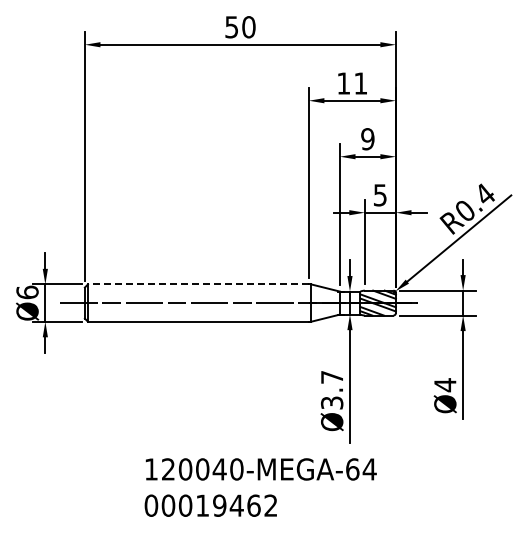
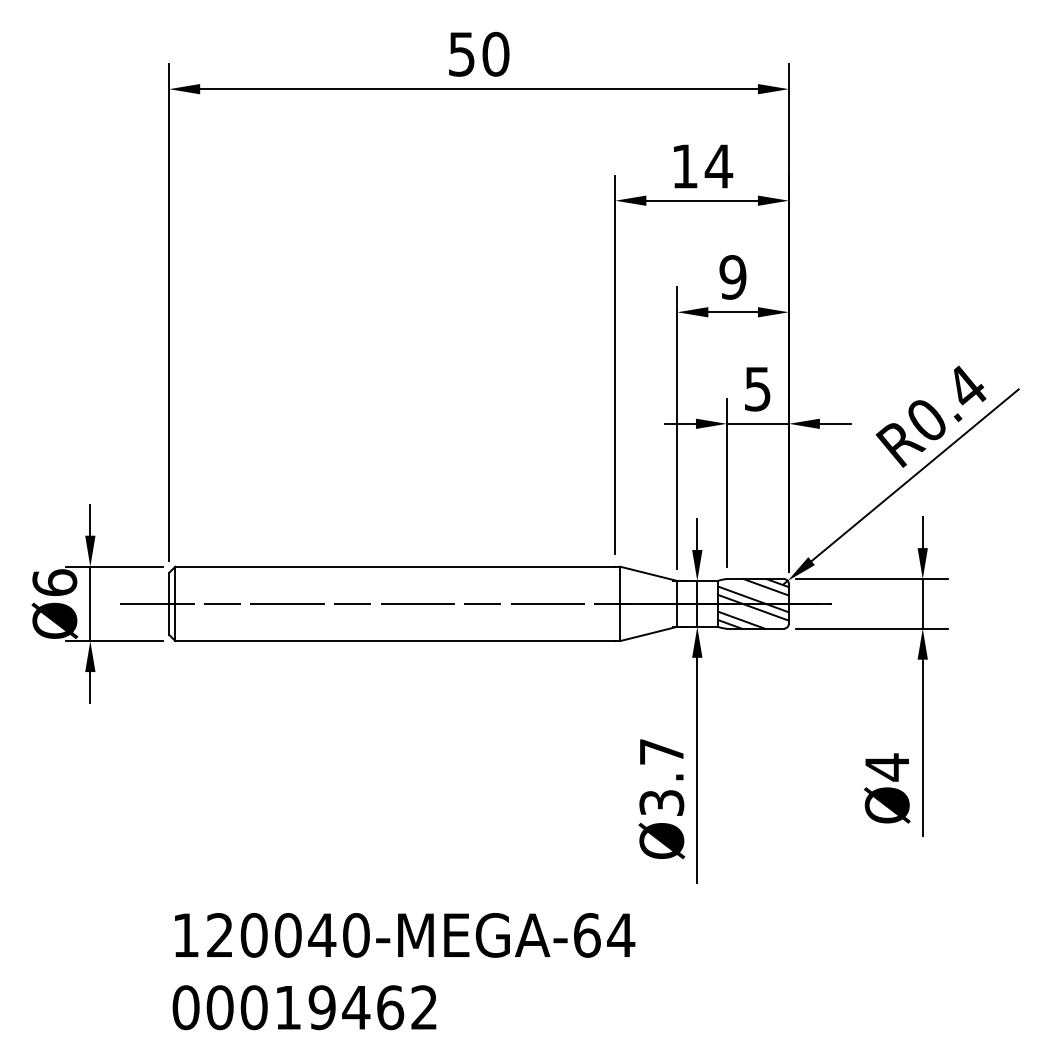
text: (360, 83) -> (718, 166), 11 -> 14
line: (197, 284) -> (393, 566), dashed -> solid
text: (260, 487) -> (403, 971), moved

